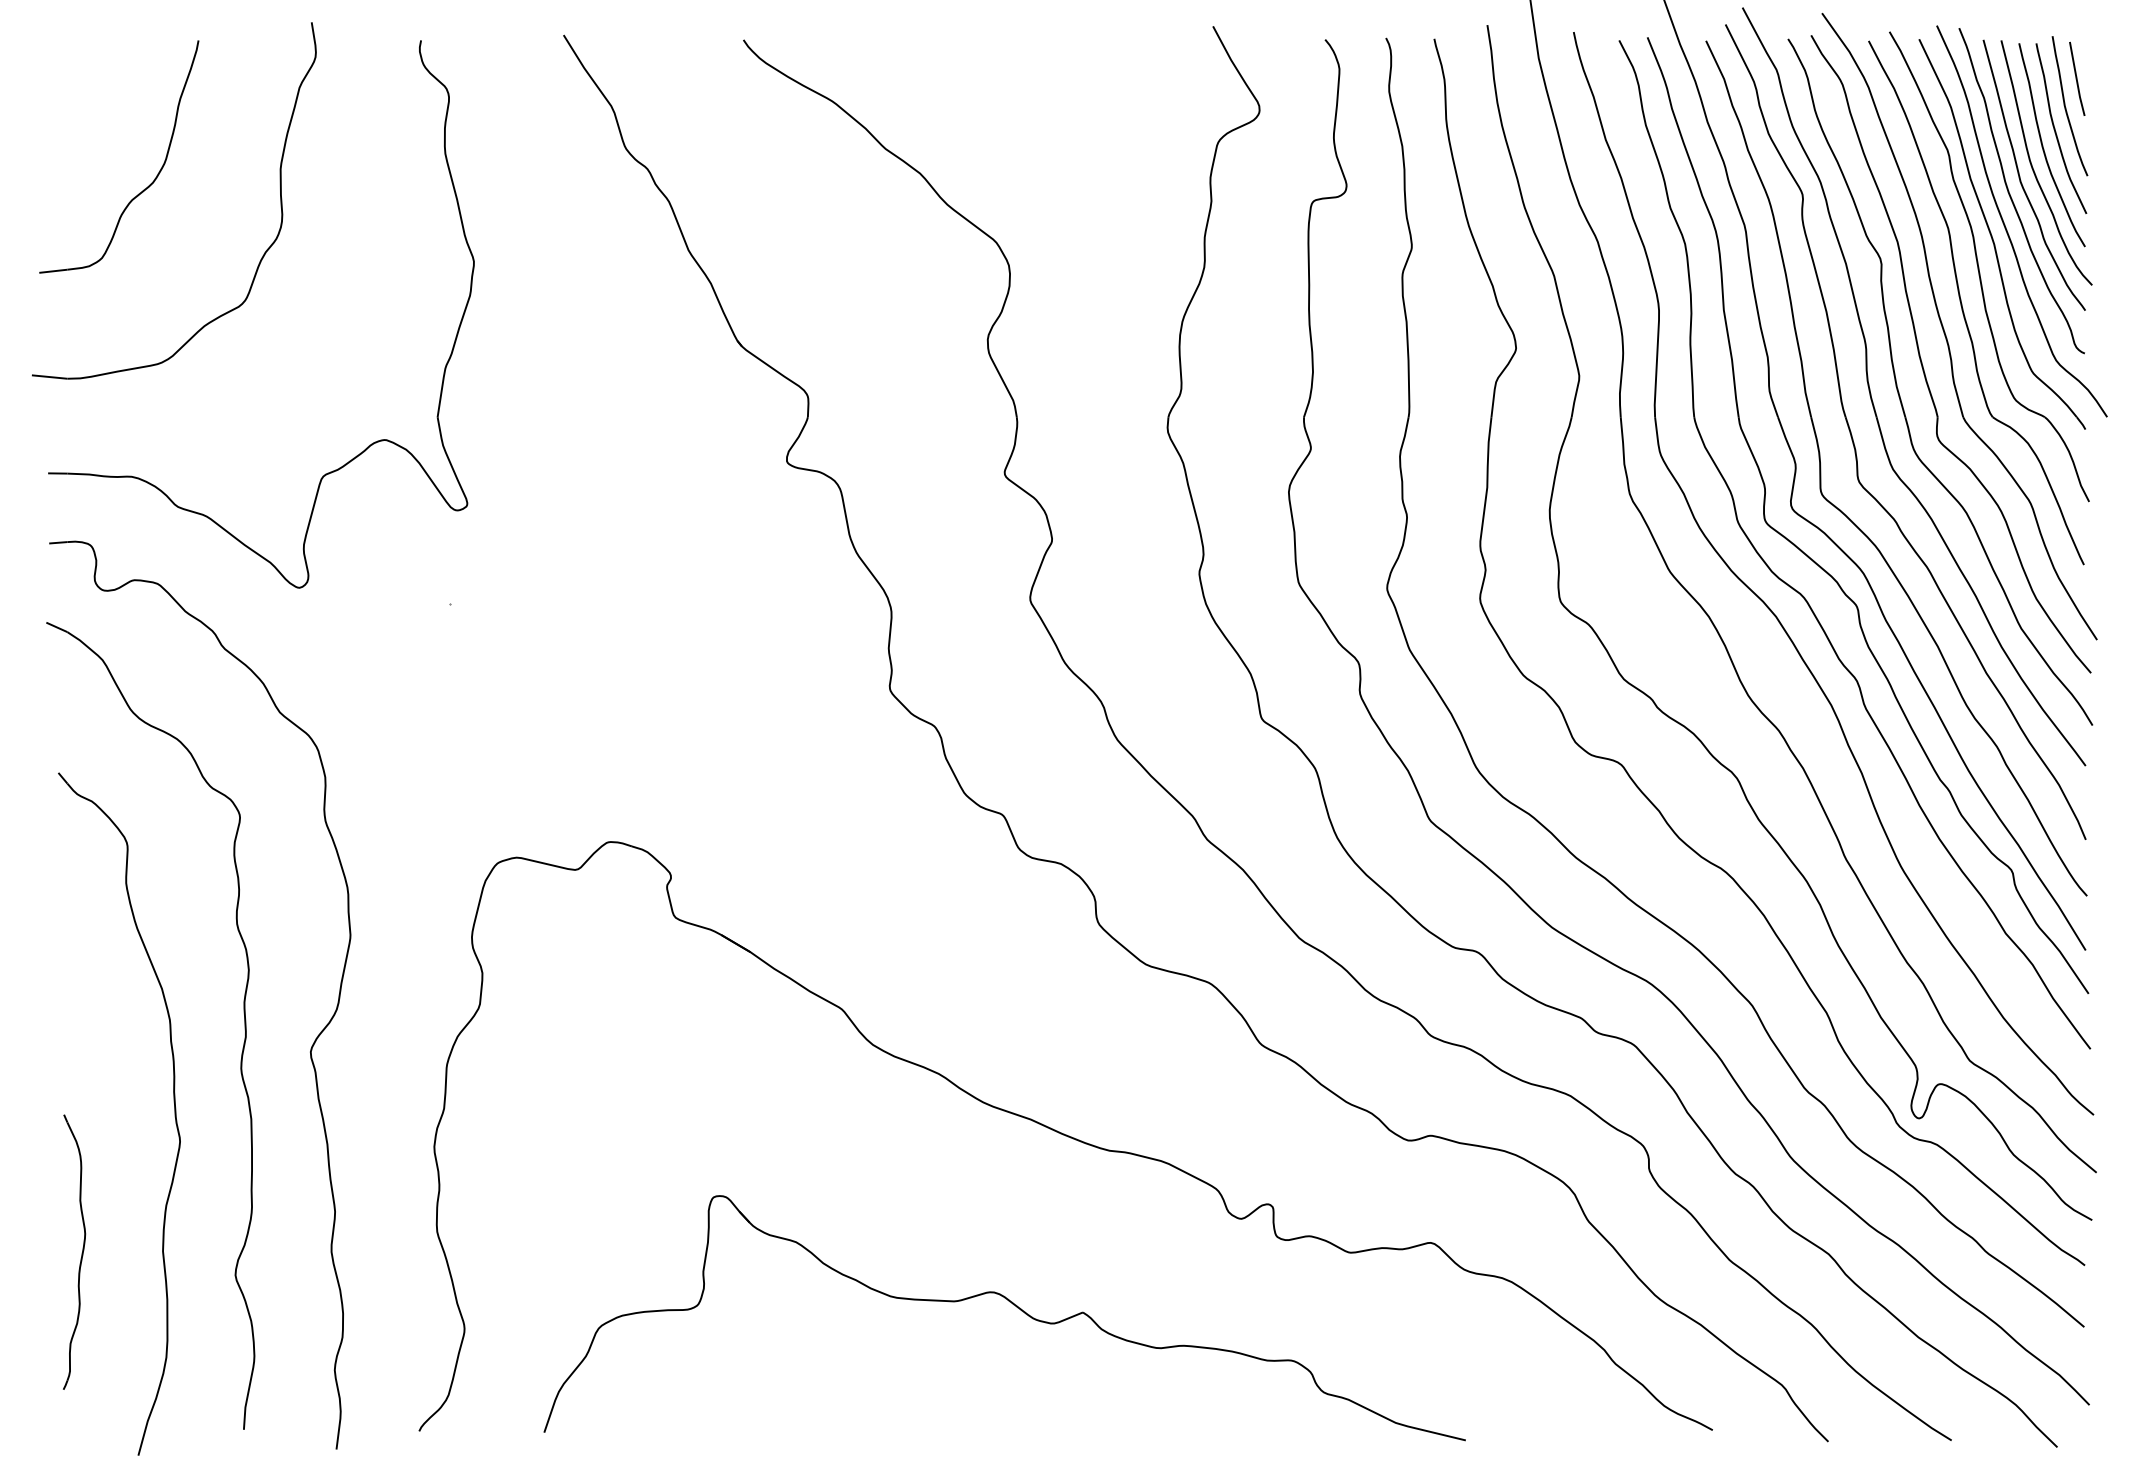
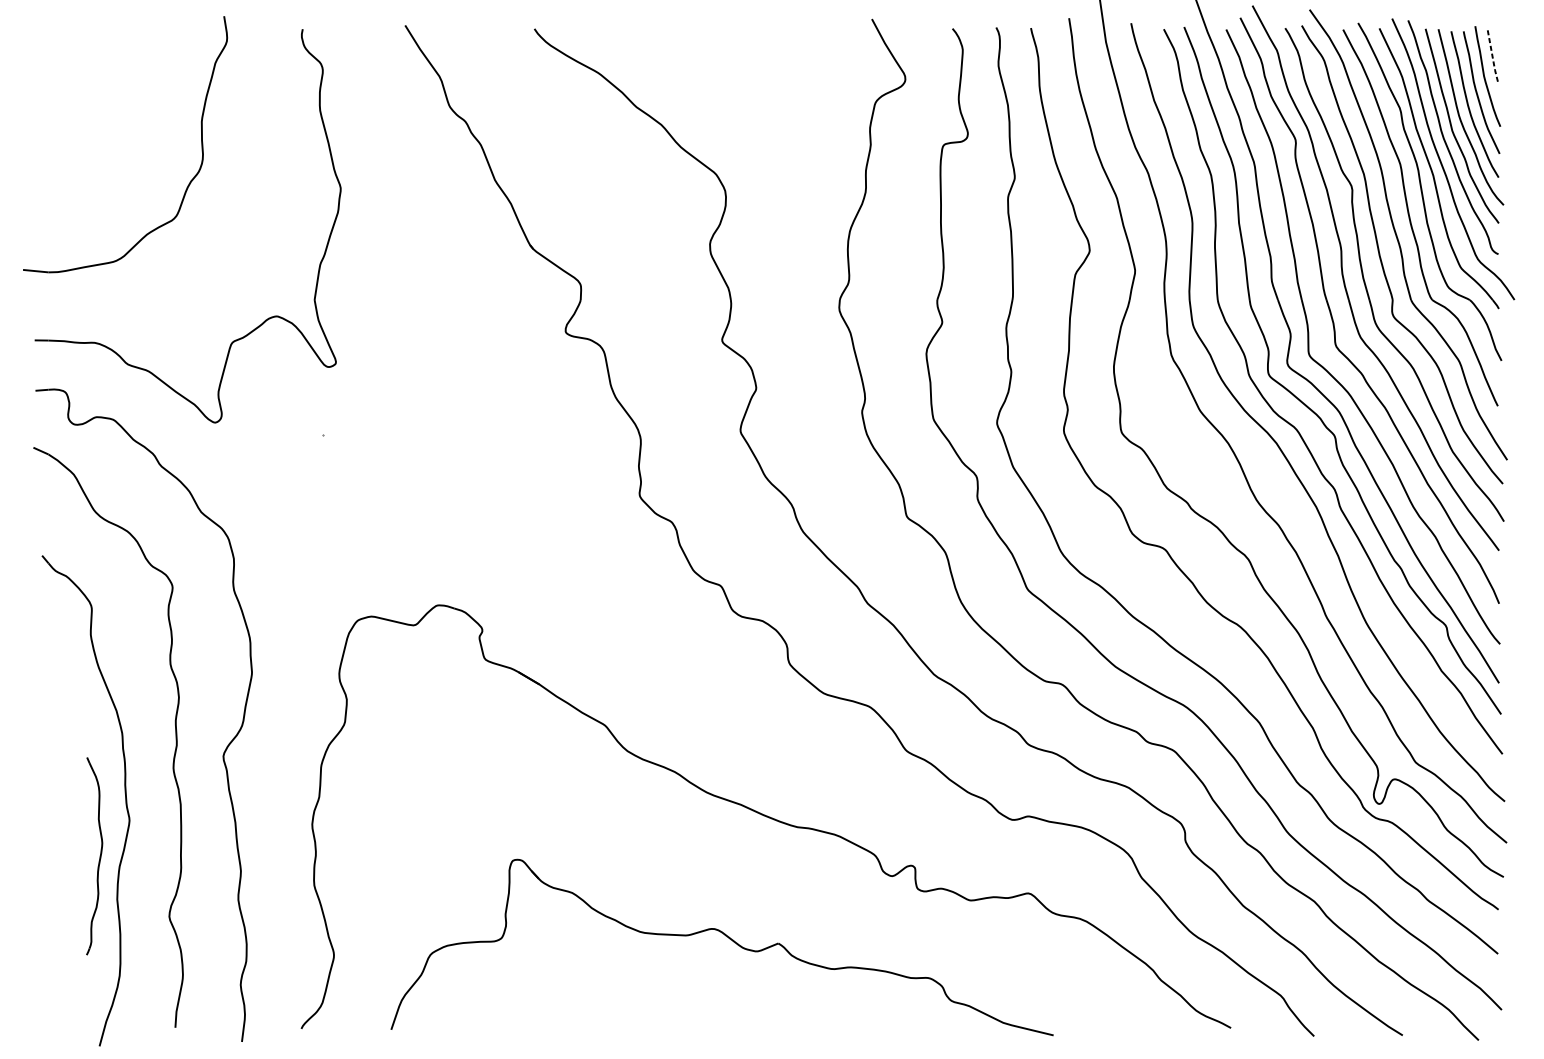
line: (2076, 79) -> (1492, 57), solid -> dashed
part: (143, 189) -> (103, 136), removed
part: (81, 1253) -> (99, 857), moved

